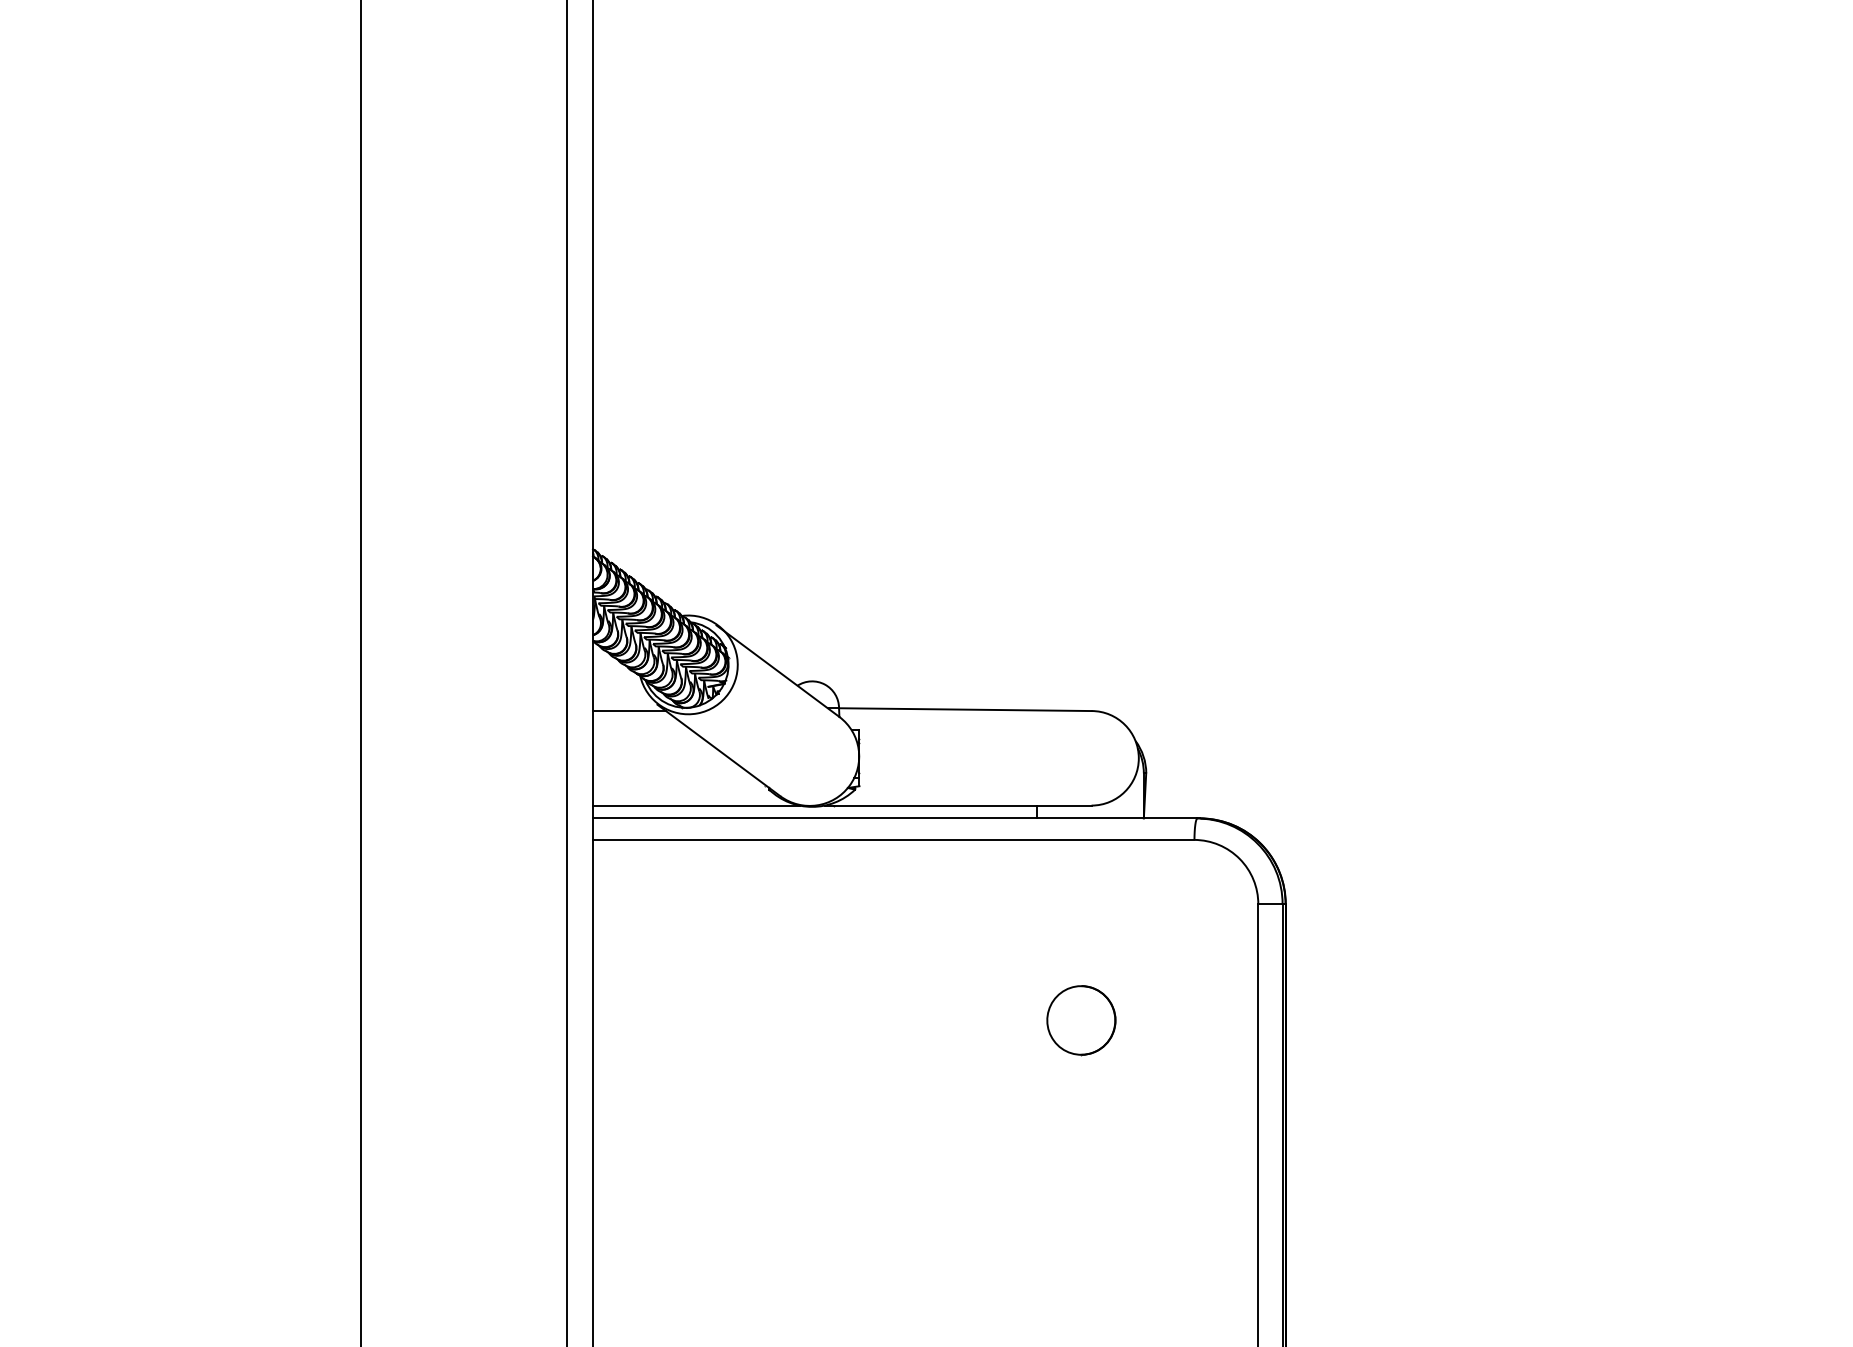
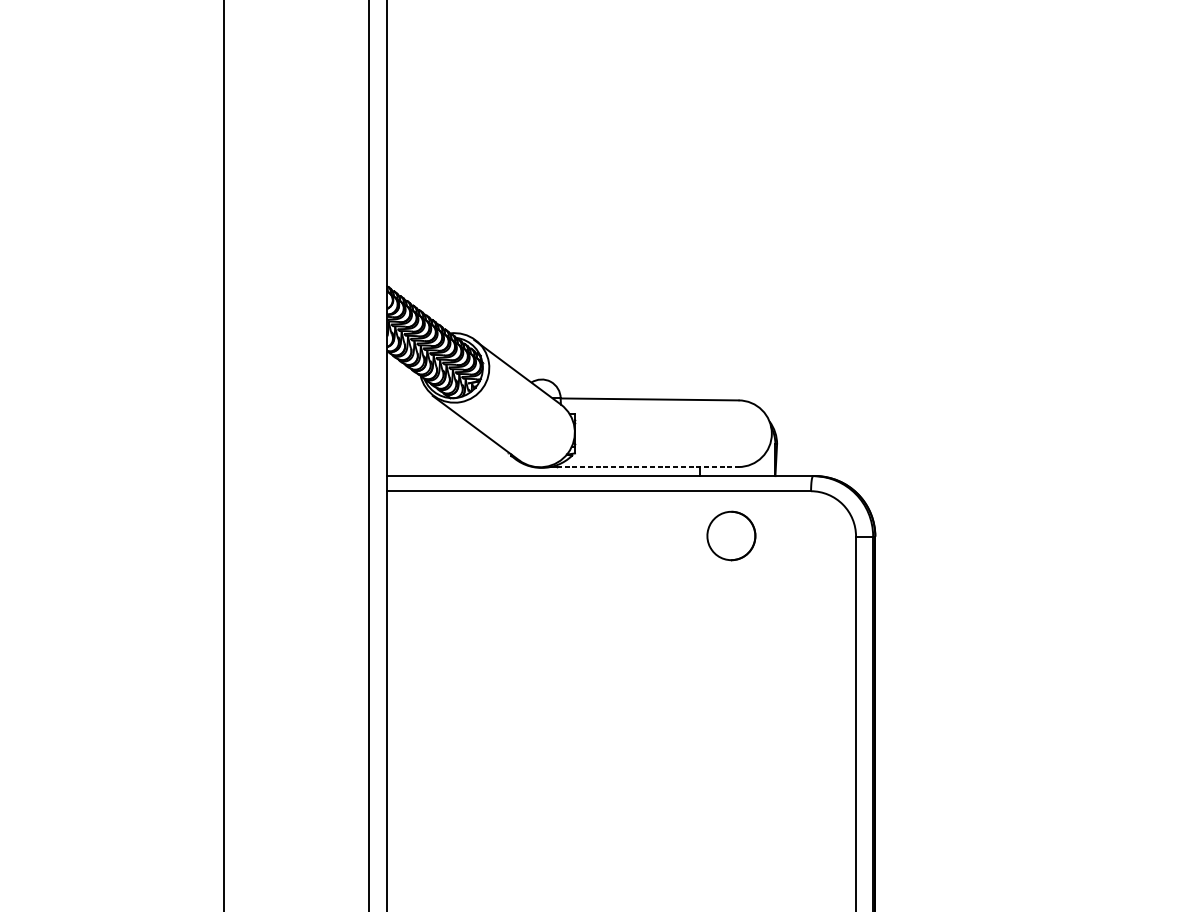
line: (629, 711) -> (413, 400), removed
line: (696, 805) -> (460, 466), removed
line: (962, 805) -> (647, 466), solid -> dashed
part: (1081, 1020) -> (731, 536), moved

